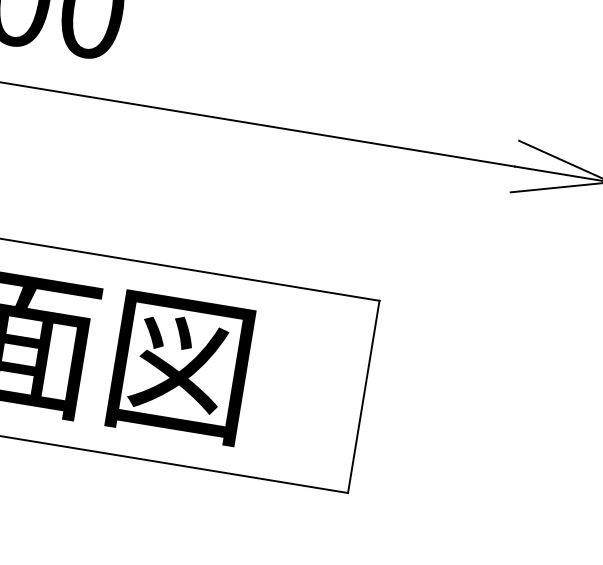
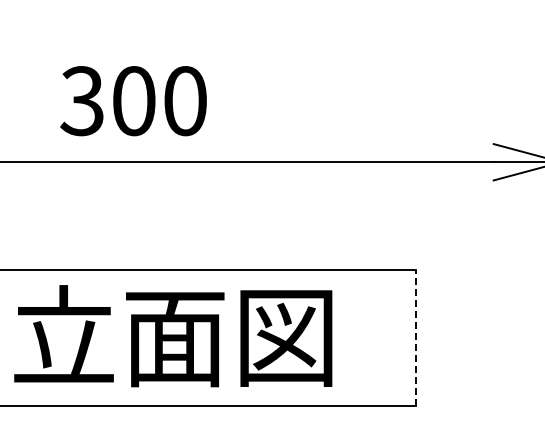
line: (363, 396) -> (415, 337), solid -> dashed

